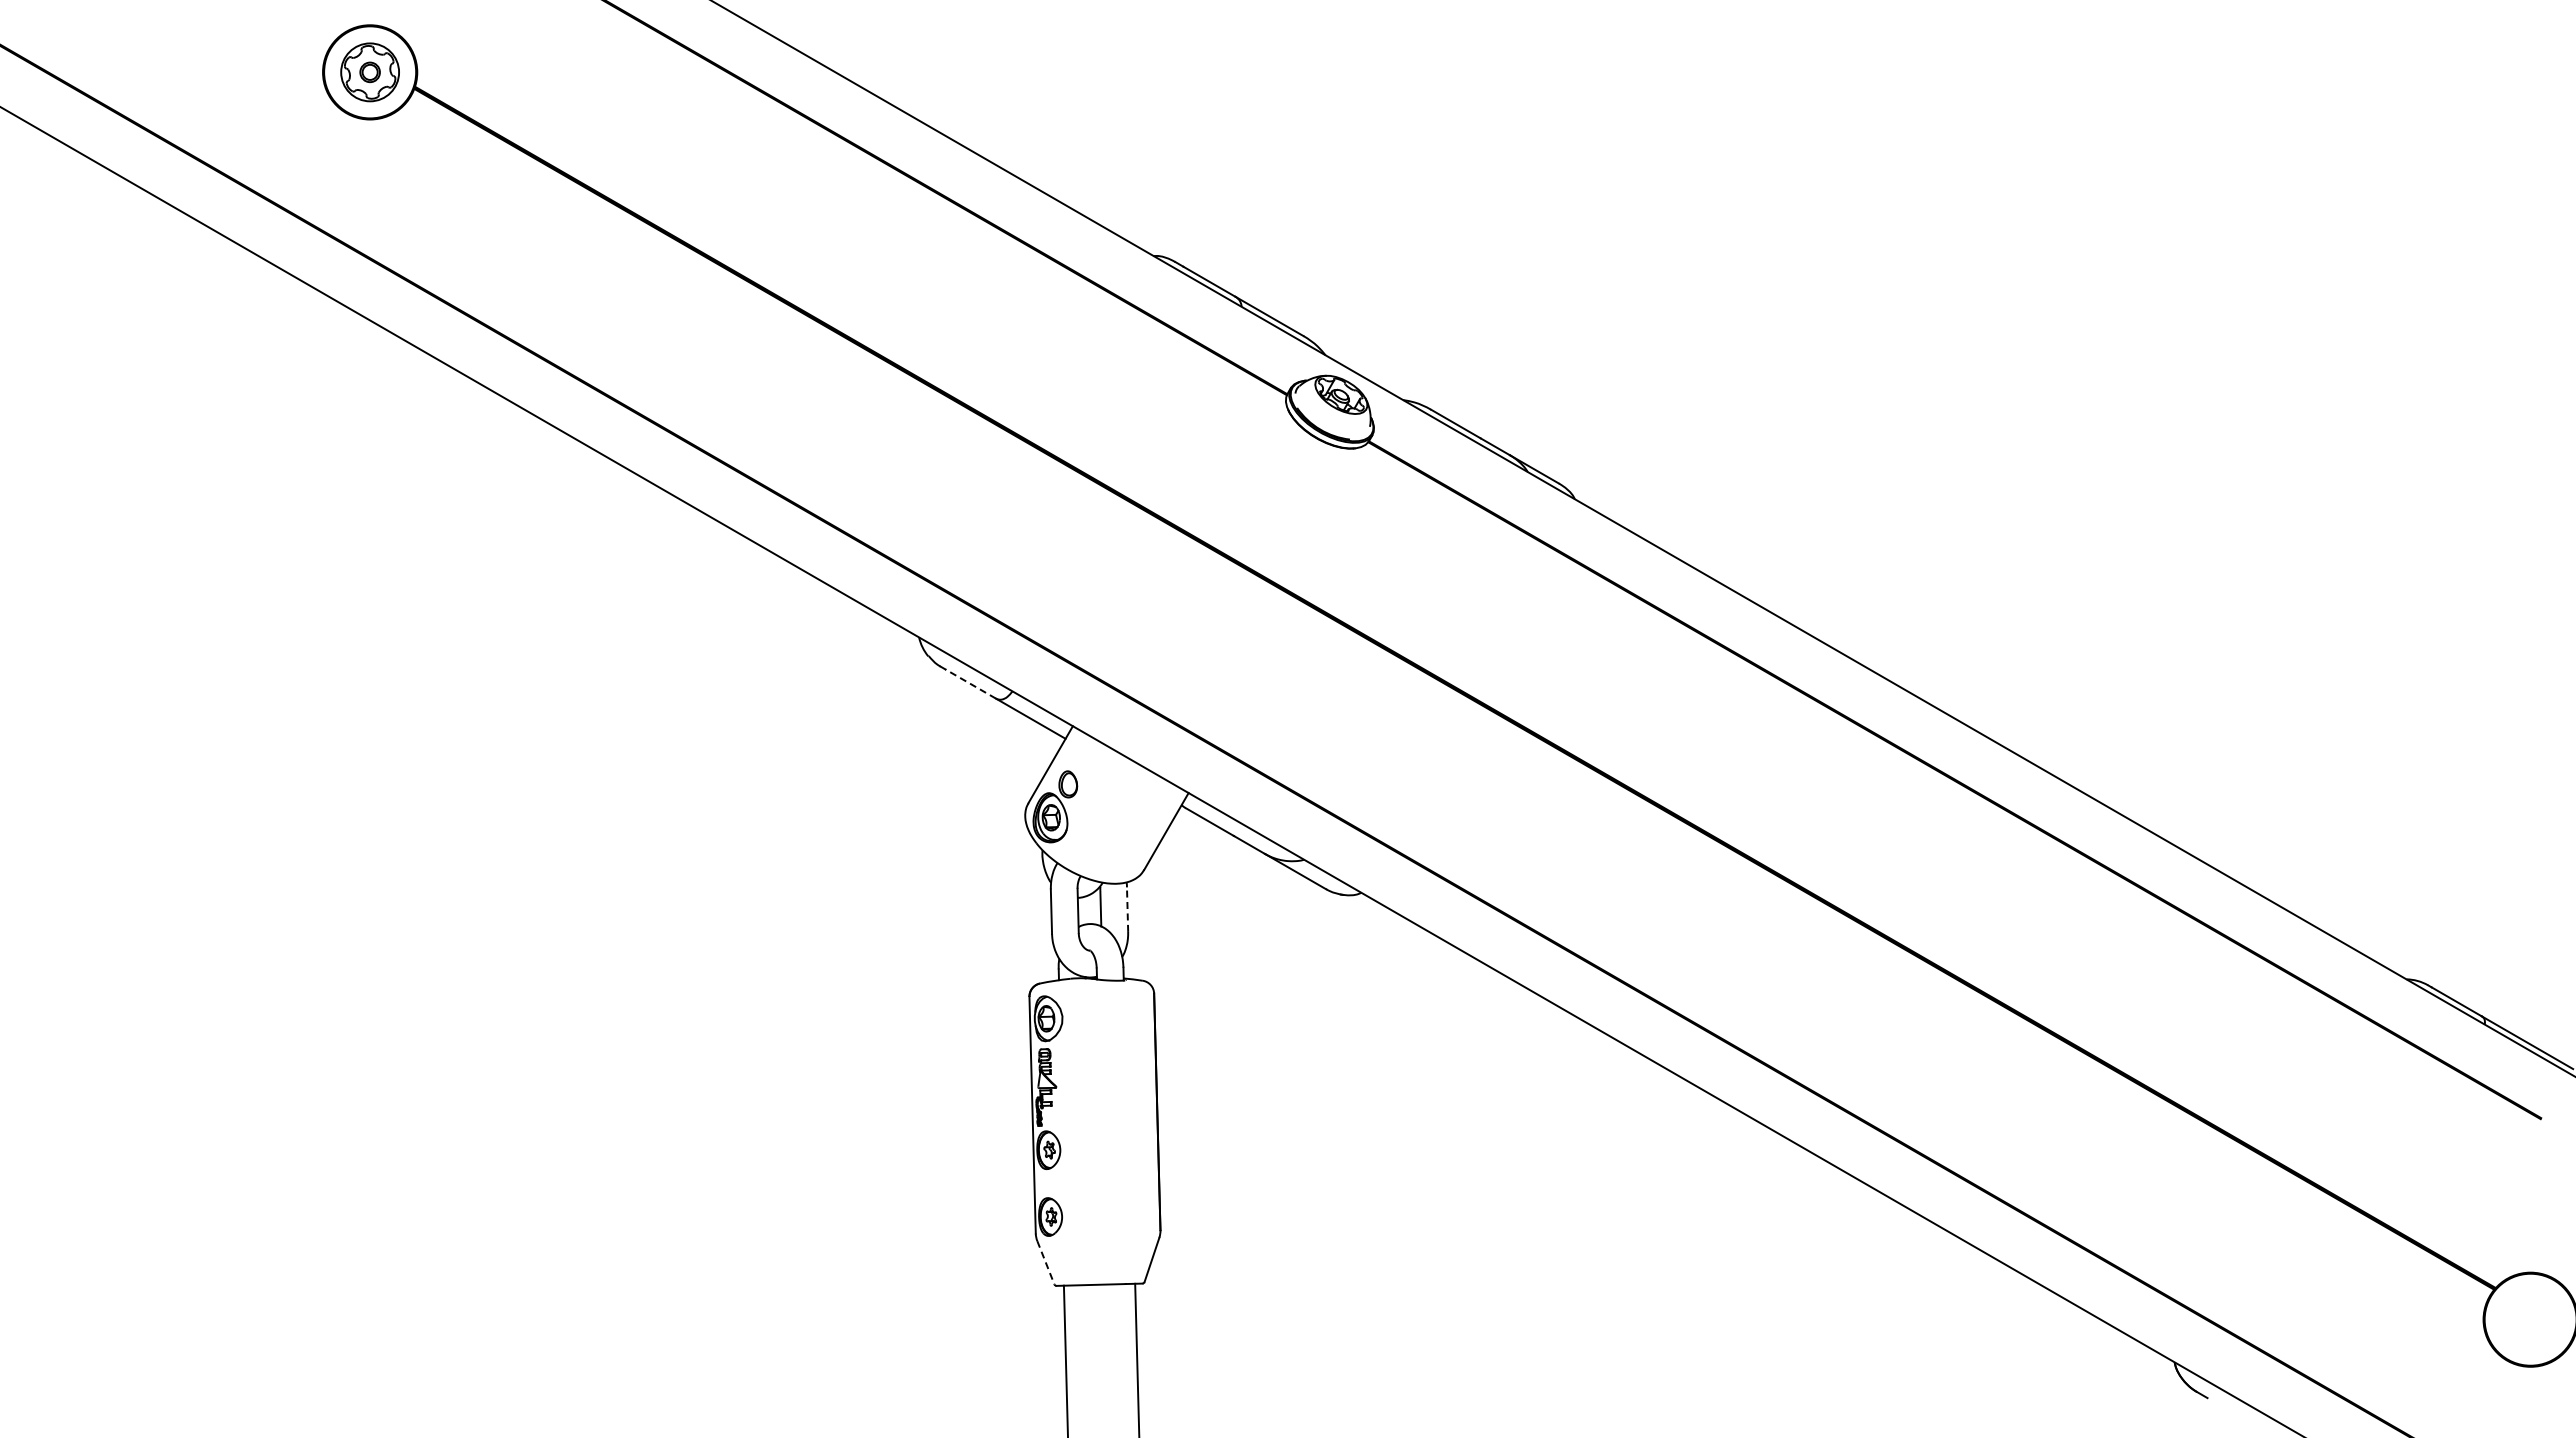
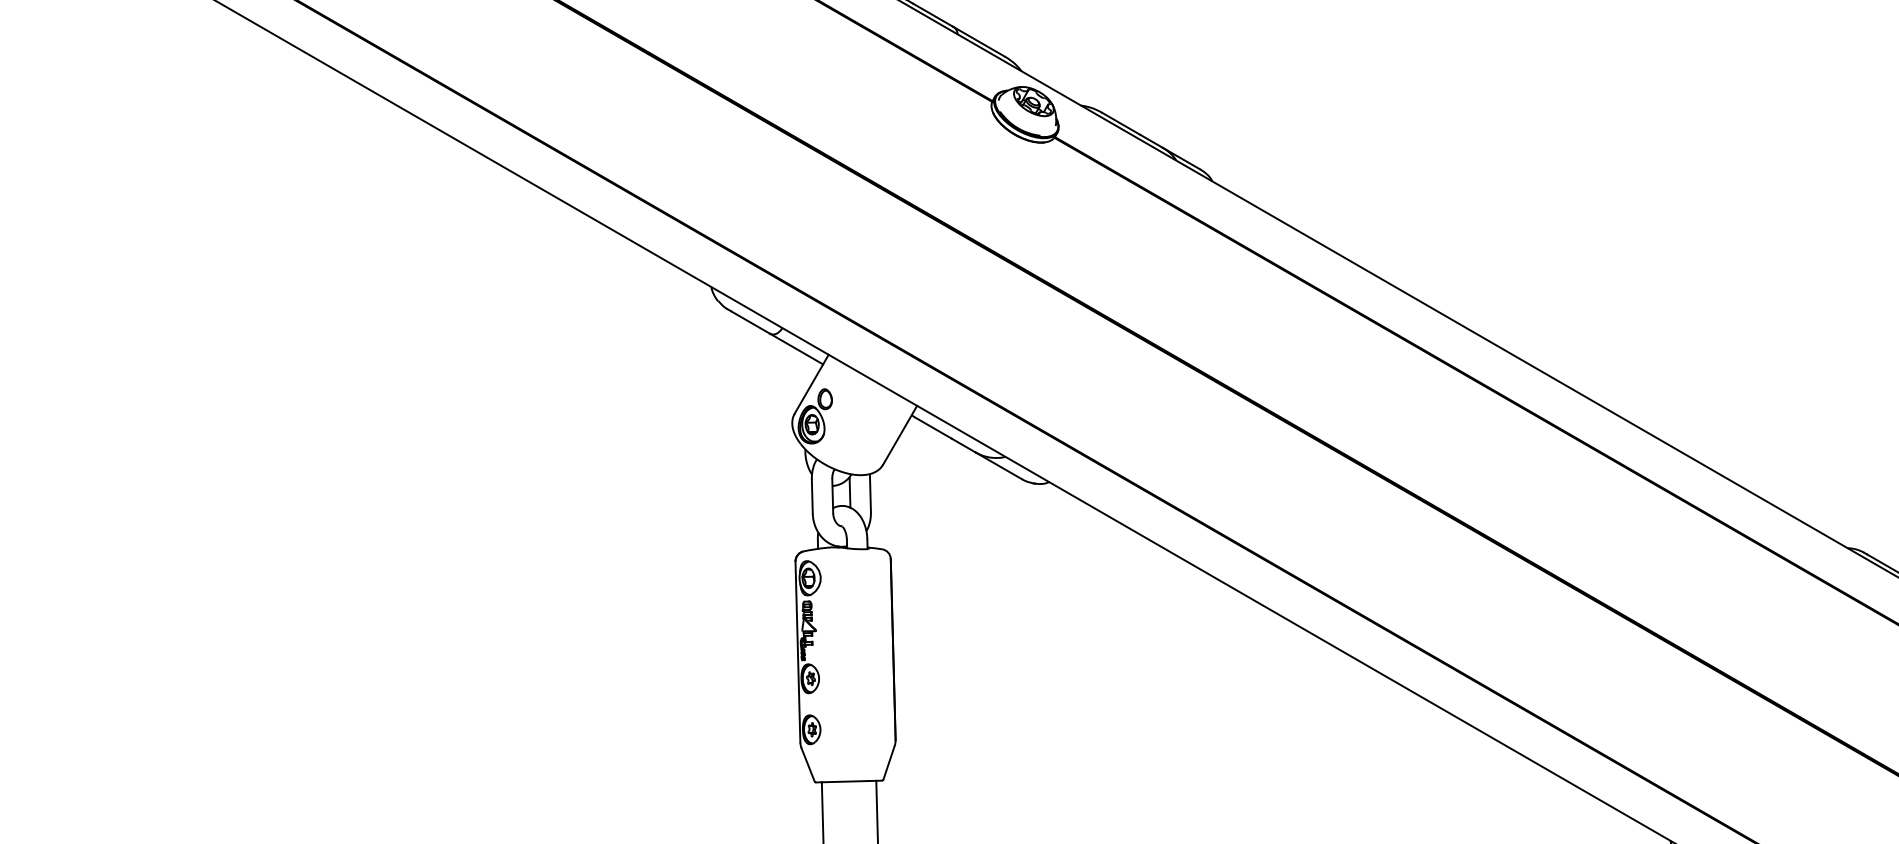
line: (970, 683) -> (750, 322), dashed -> solid
line: (1127, 909) -> (870, 494), dashed -> solid
line: (1046, 1263) -> (808, 765), dashed -> solid

